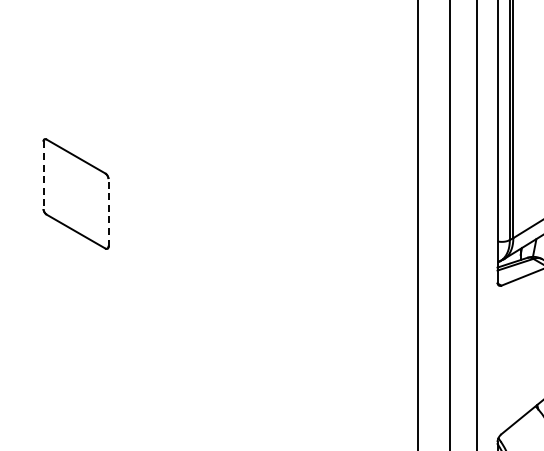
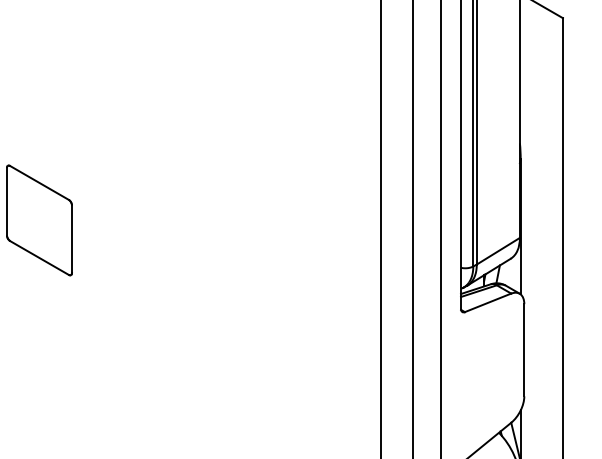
line: (44, 175) -> (7, 201), dashed -> solid
line: (109, 213) -> (72, 239), dashed -> solid

